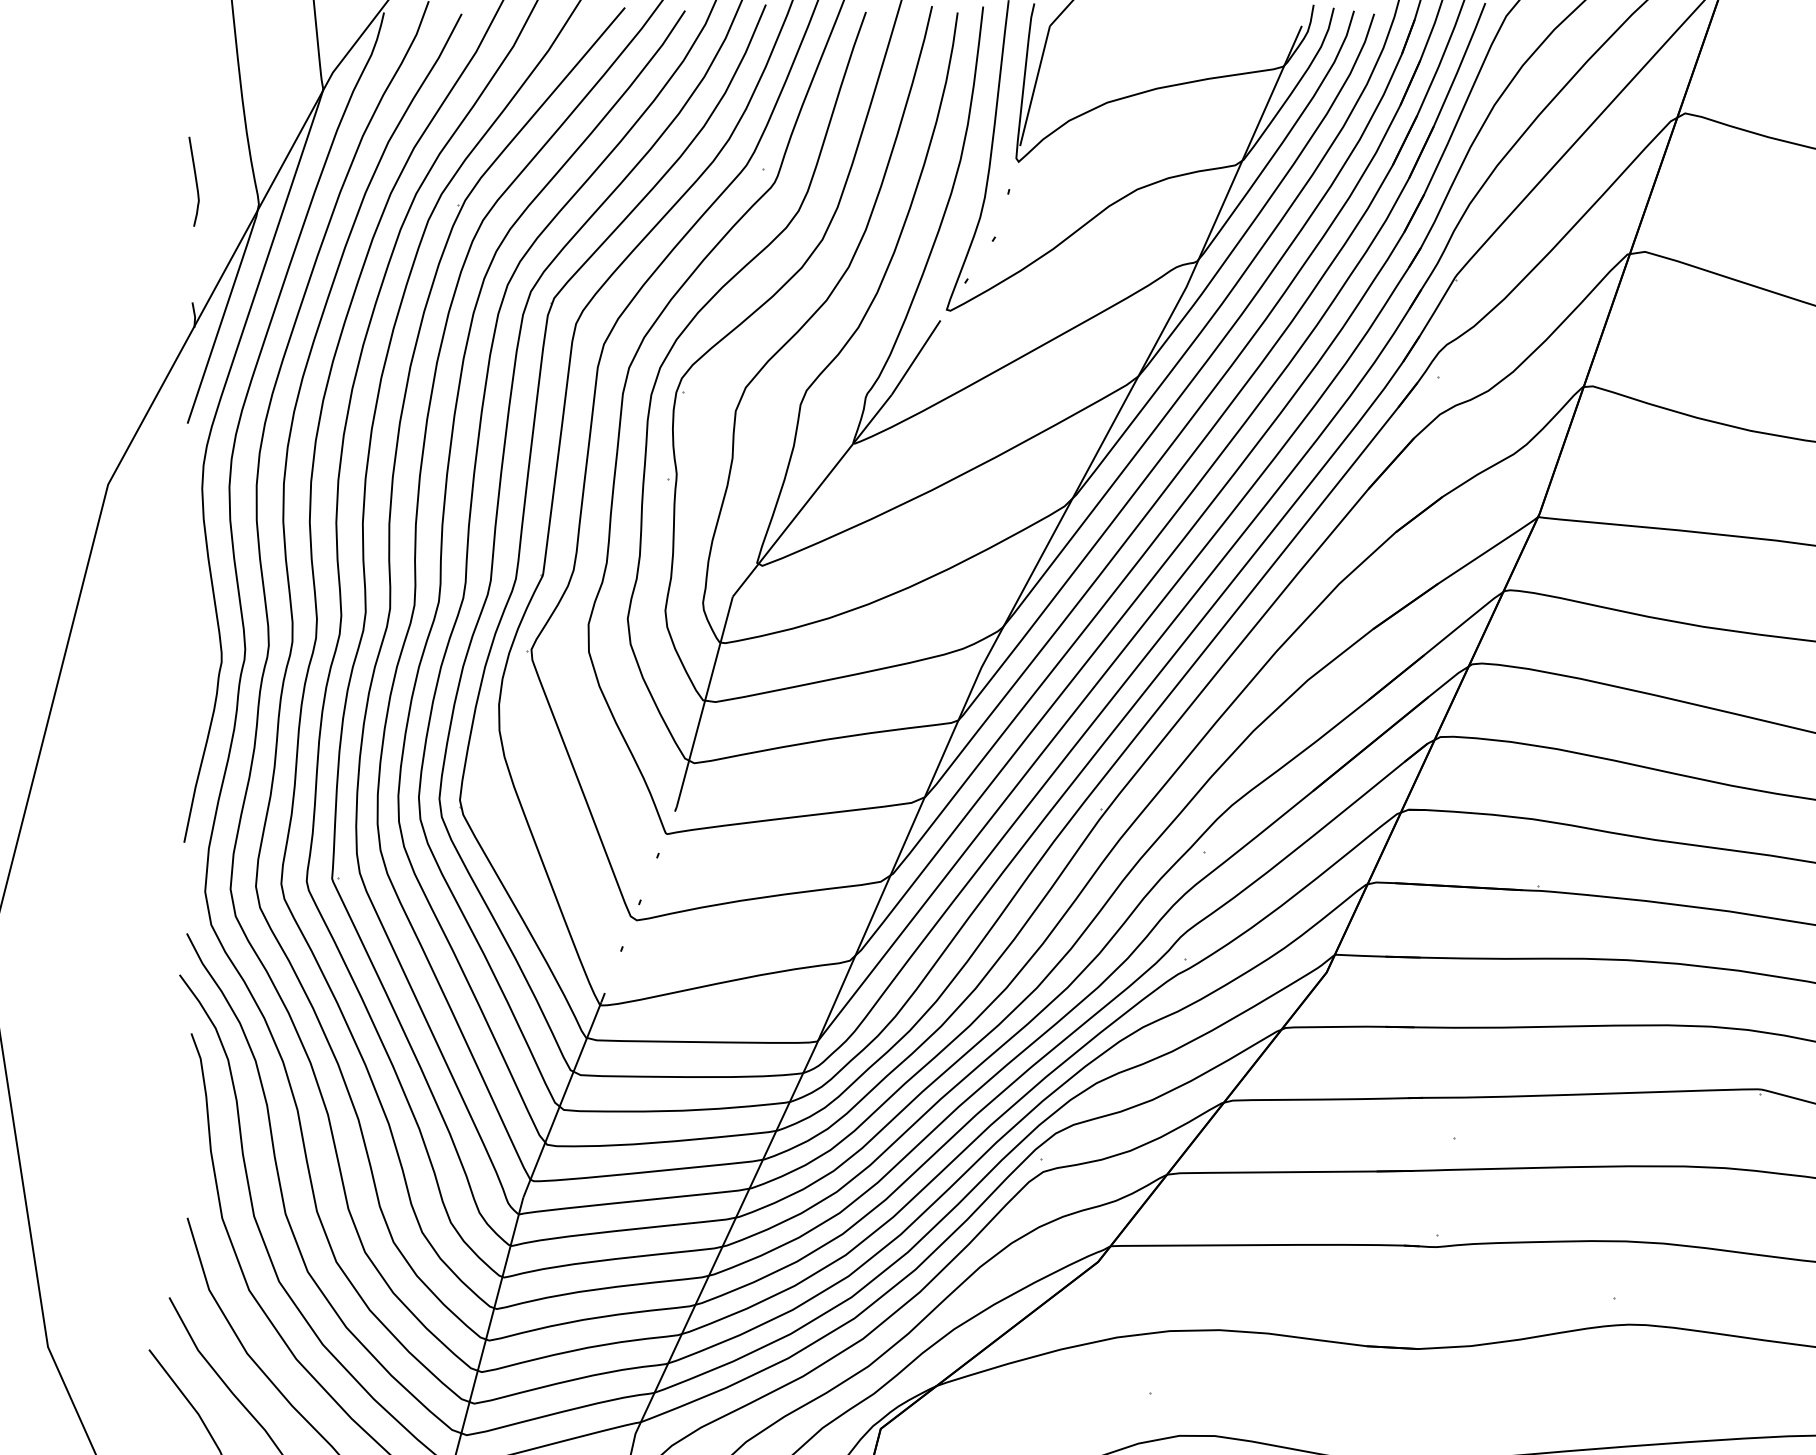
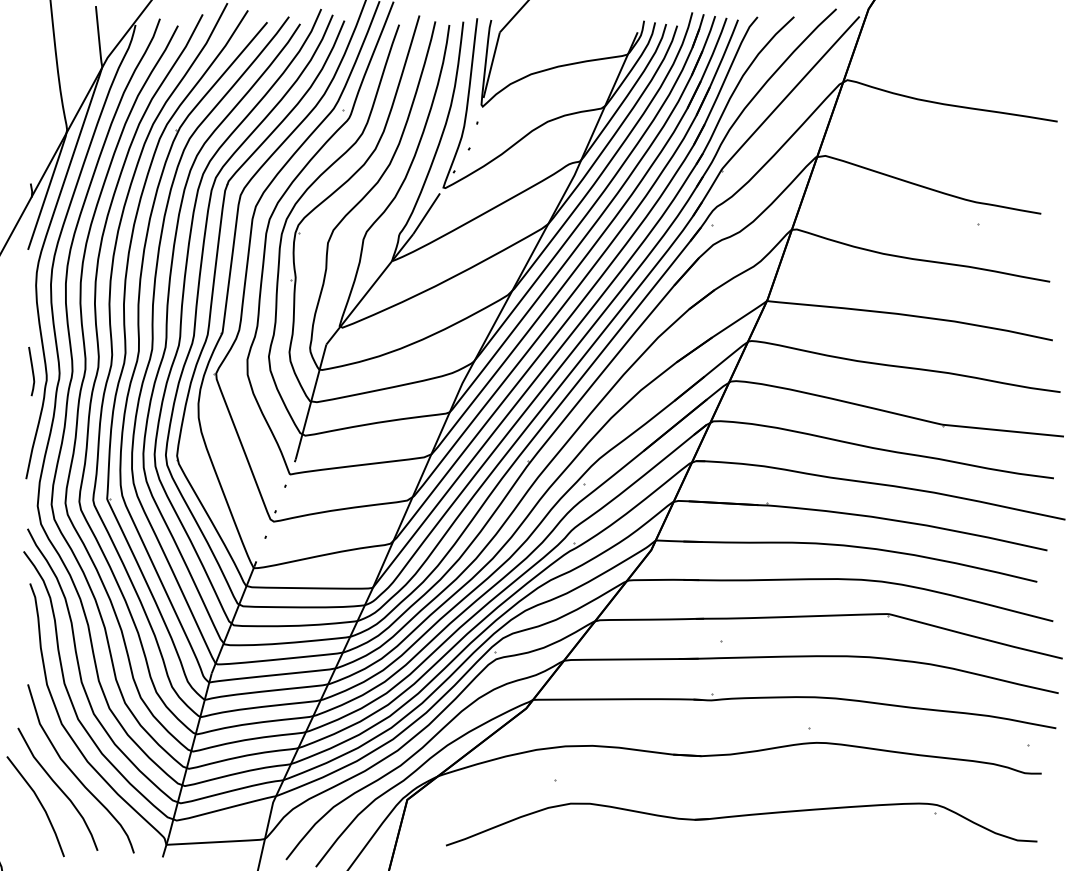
curve: (193, 179) -> (31, 370), moved

